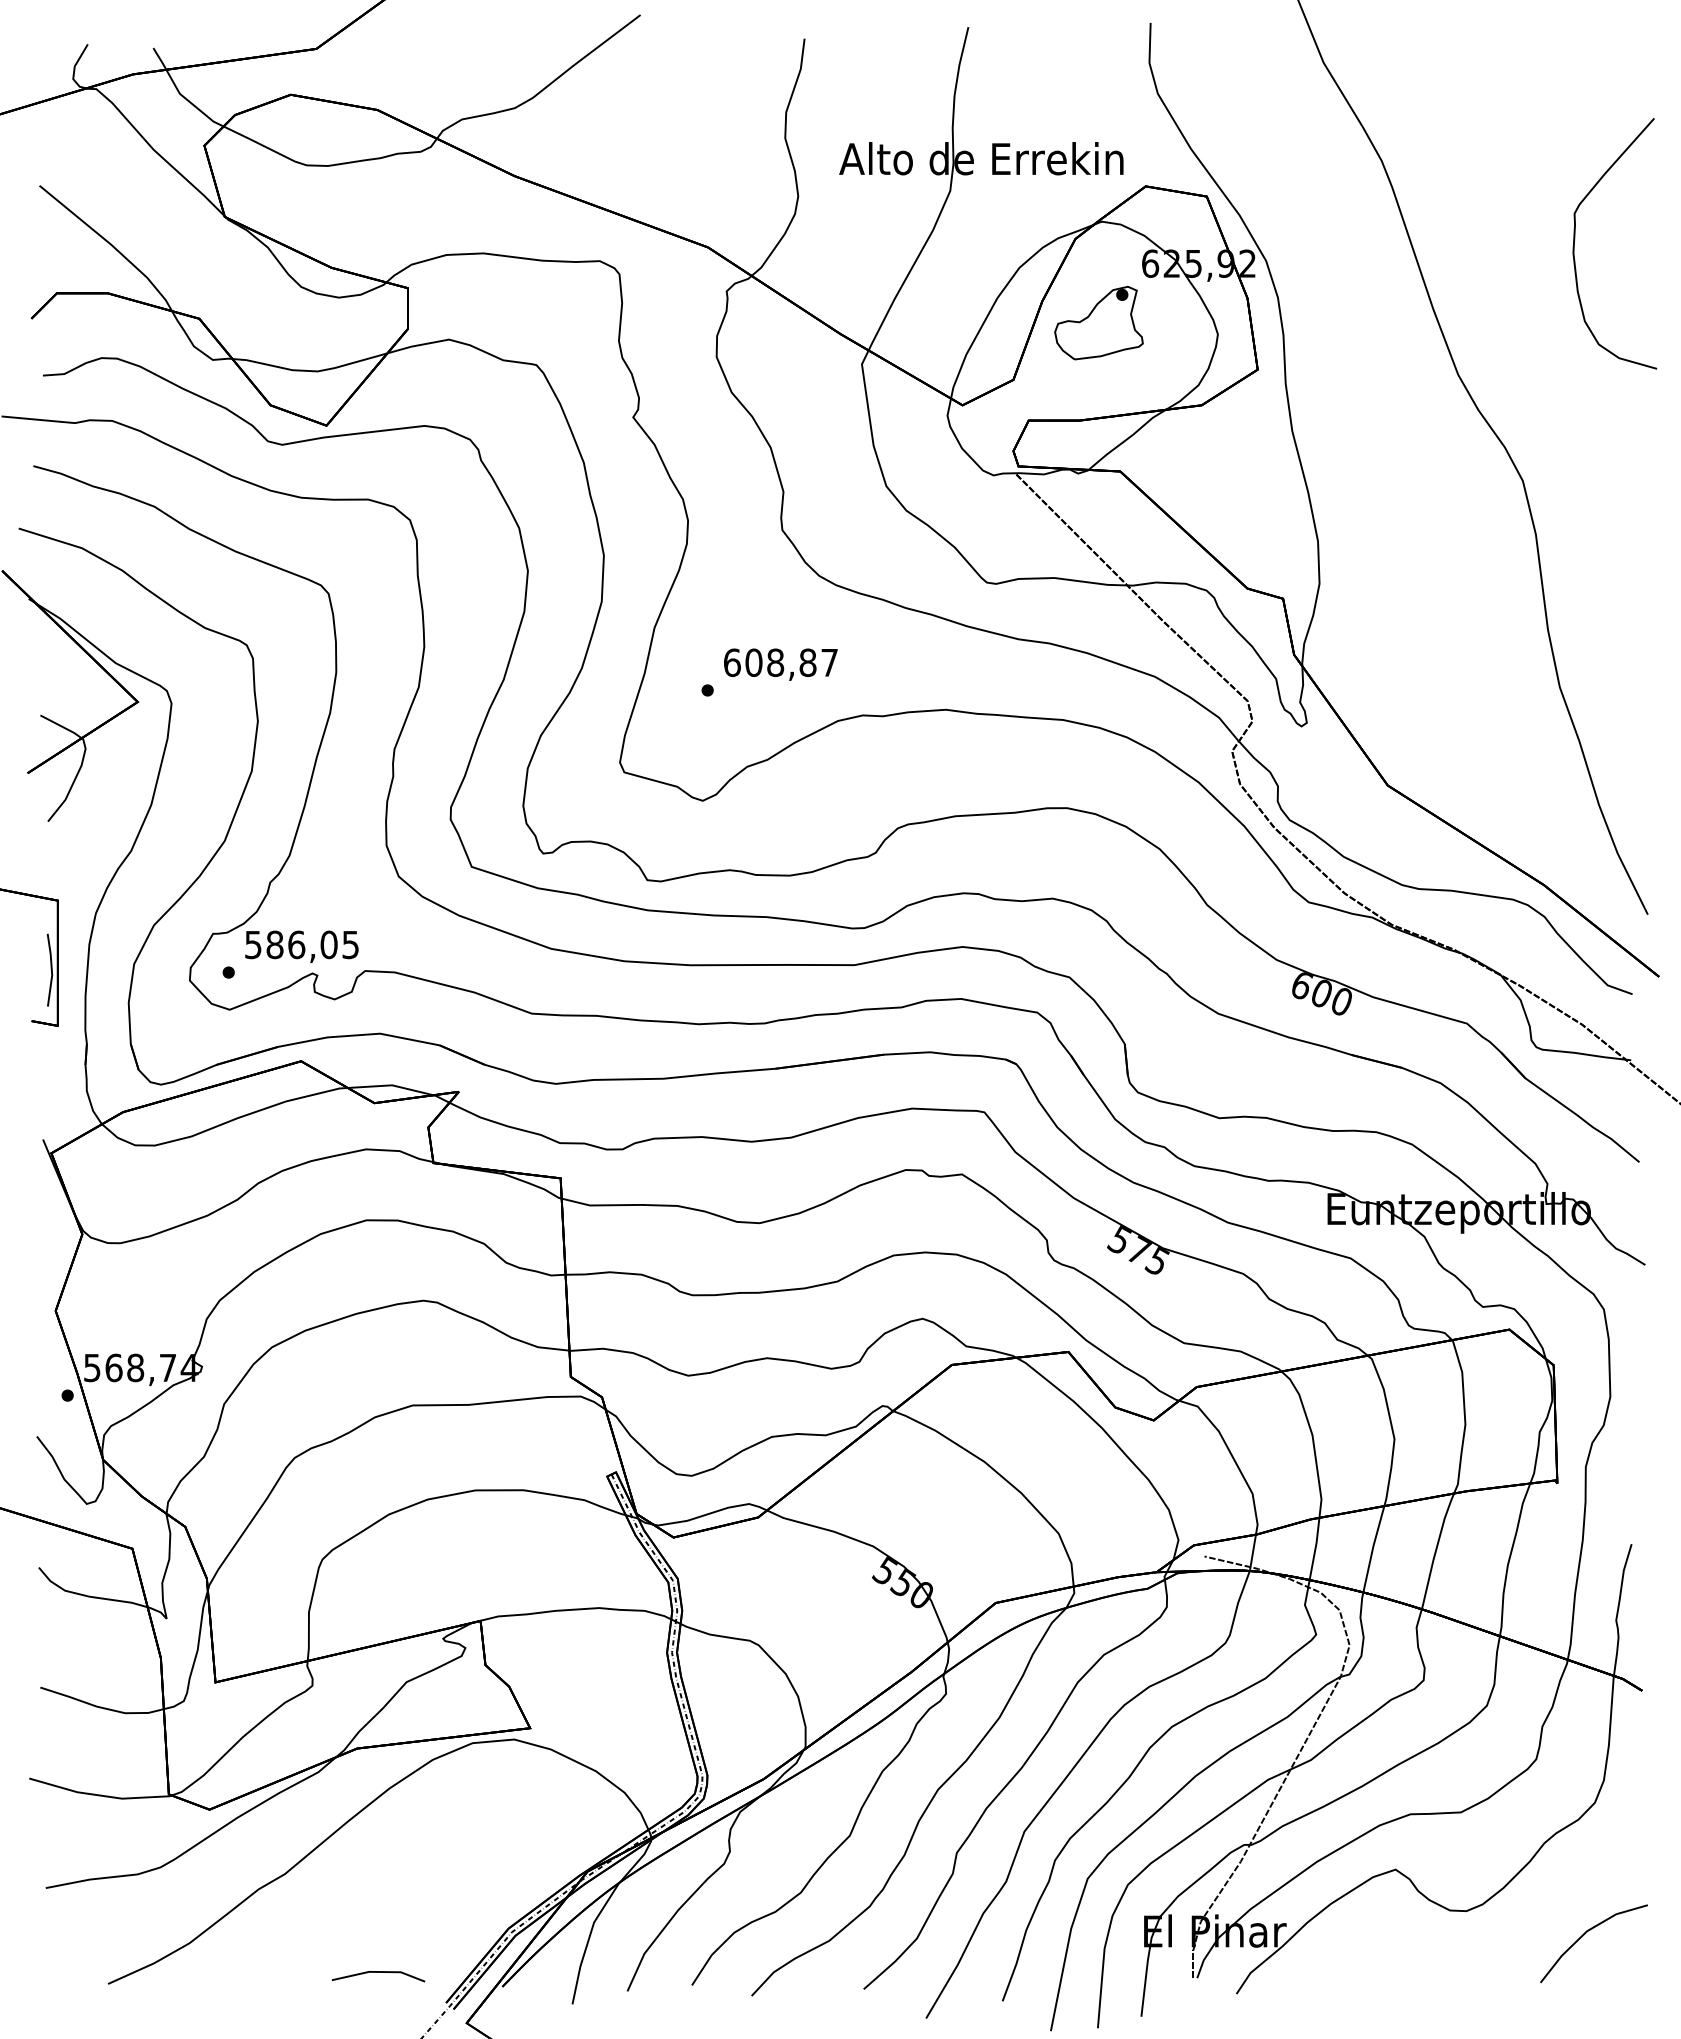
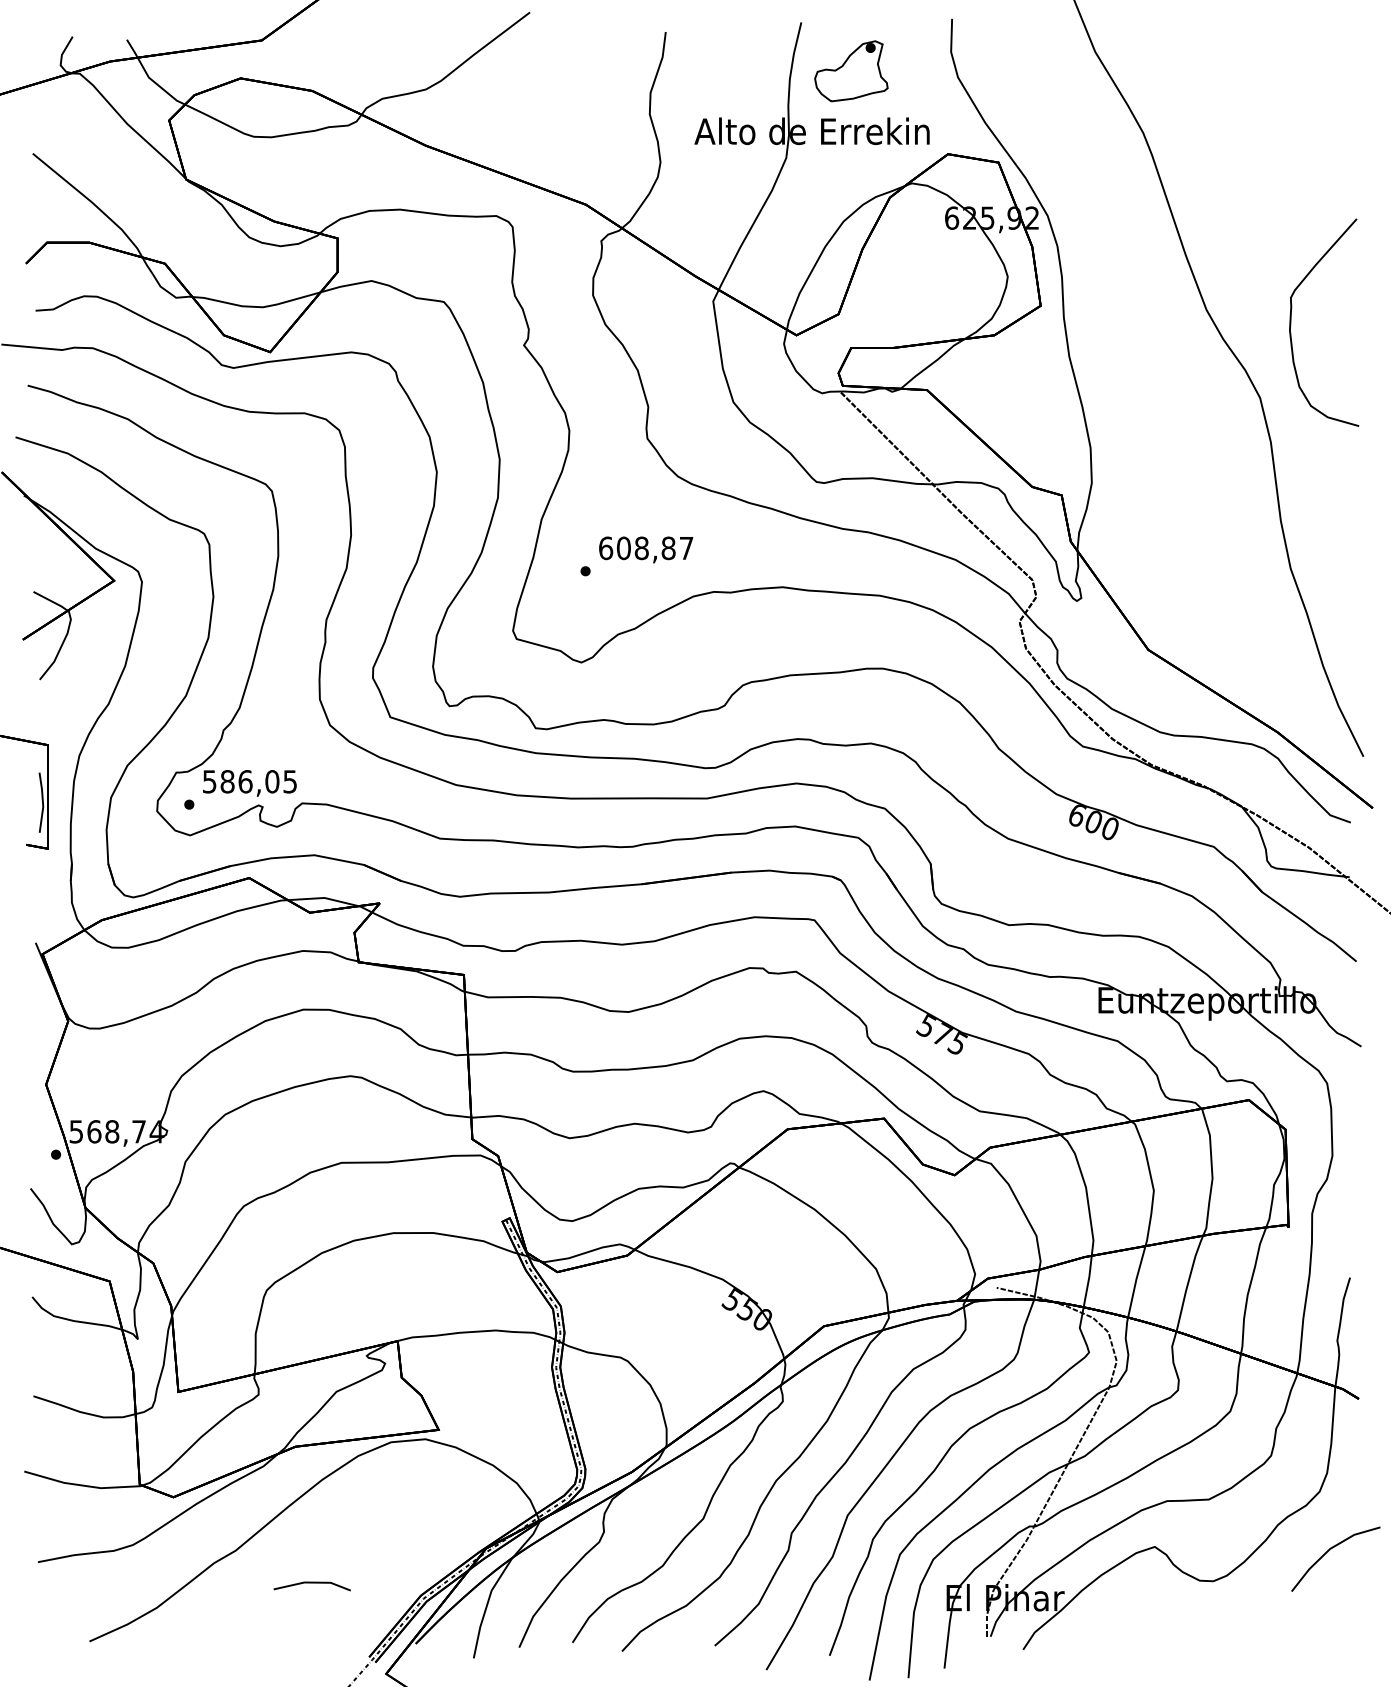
curve: (1575, 243) -> (1291, 322), moved
part: (1099, 323) -> (851, 71), moved
line: (1588, 1931) -> (1331, 1549), moved
line: (377, 1973) -> (311, 1583), moved

